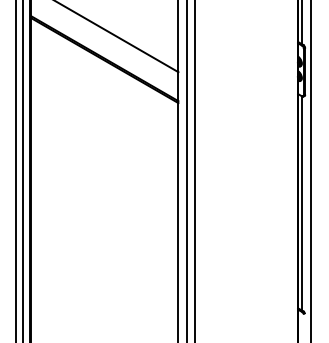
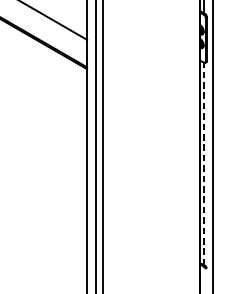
line: (302, 203) -> (204, 164), solid -> dashed

